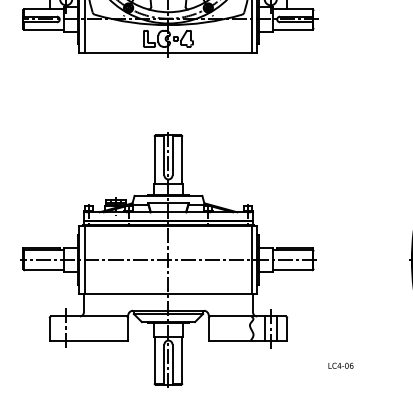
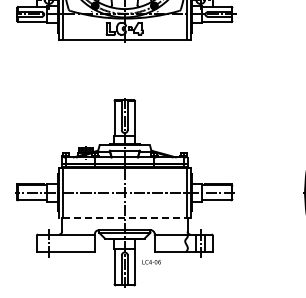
line: (168, 293) -> (124, 217), solid -> dashed
text: (340, 366) -> (151, 262), moved

